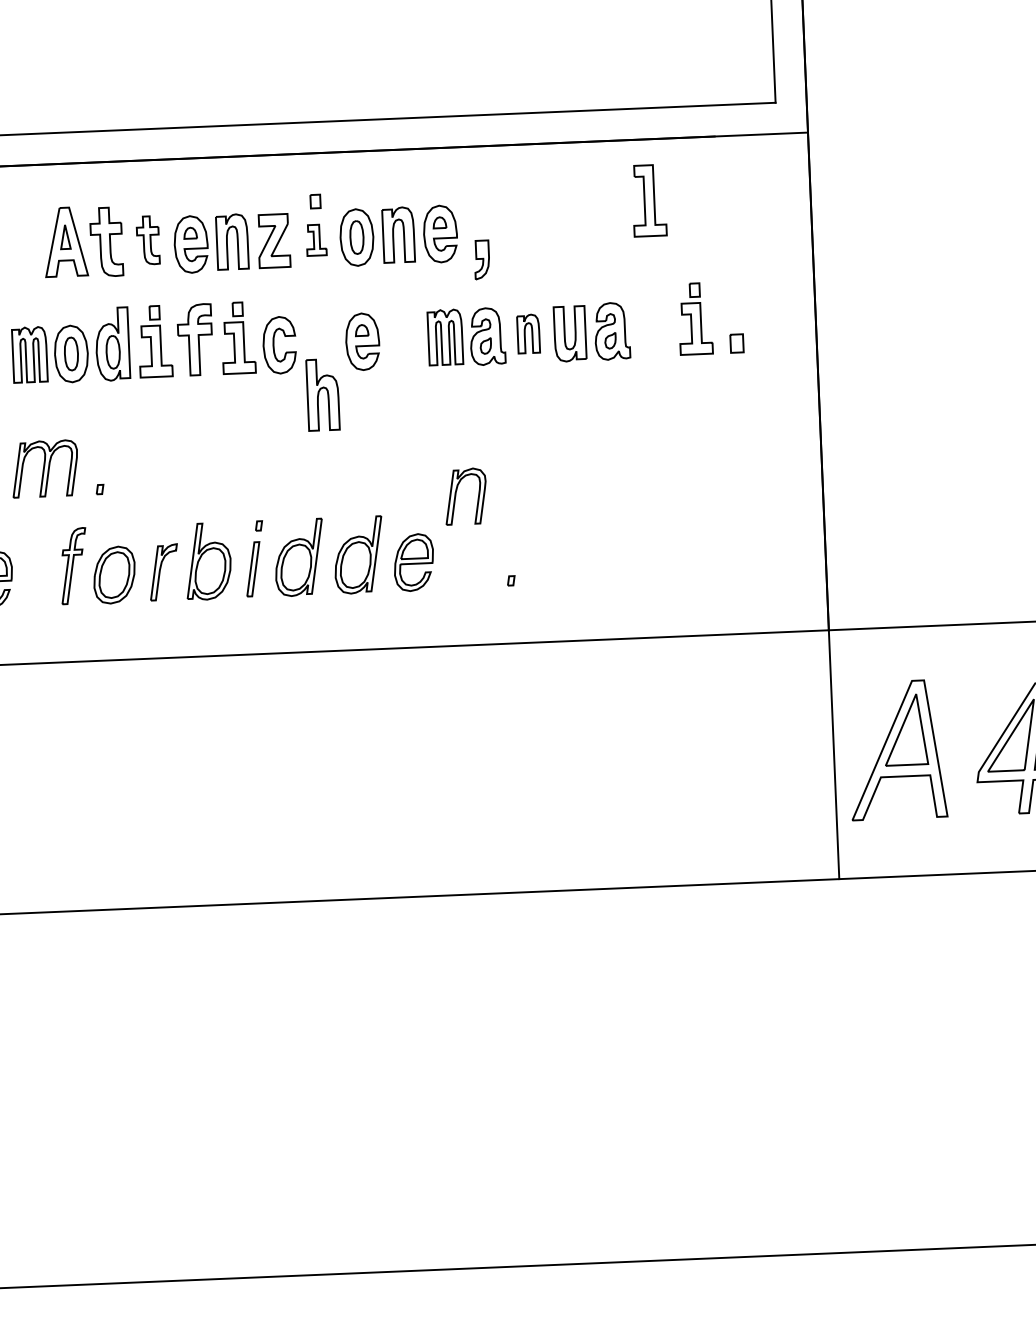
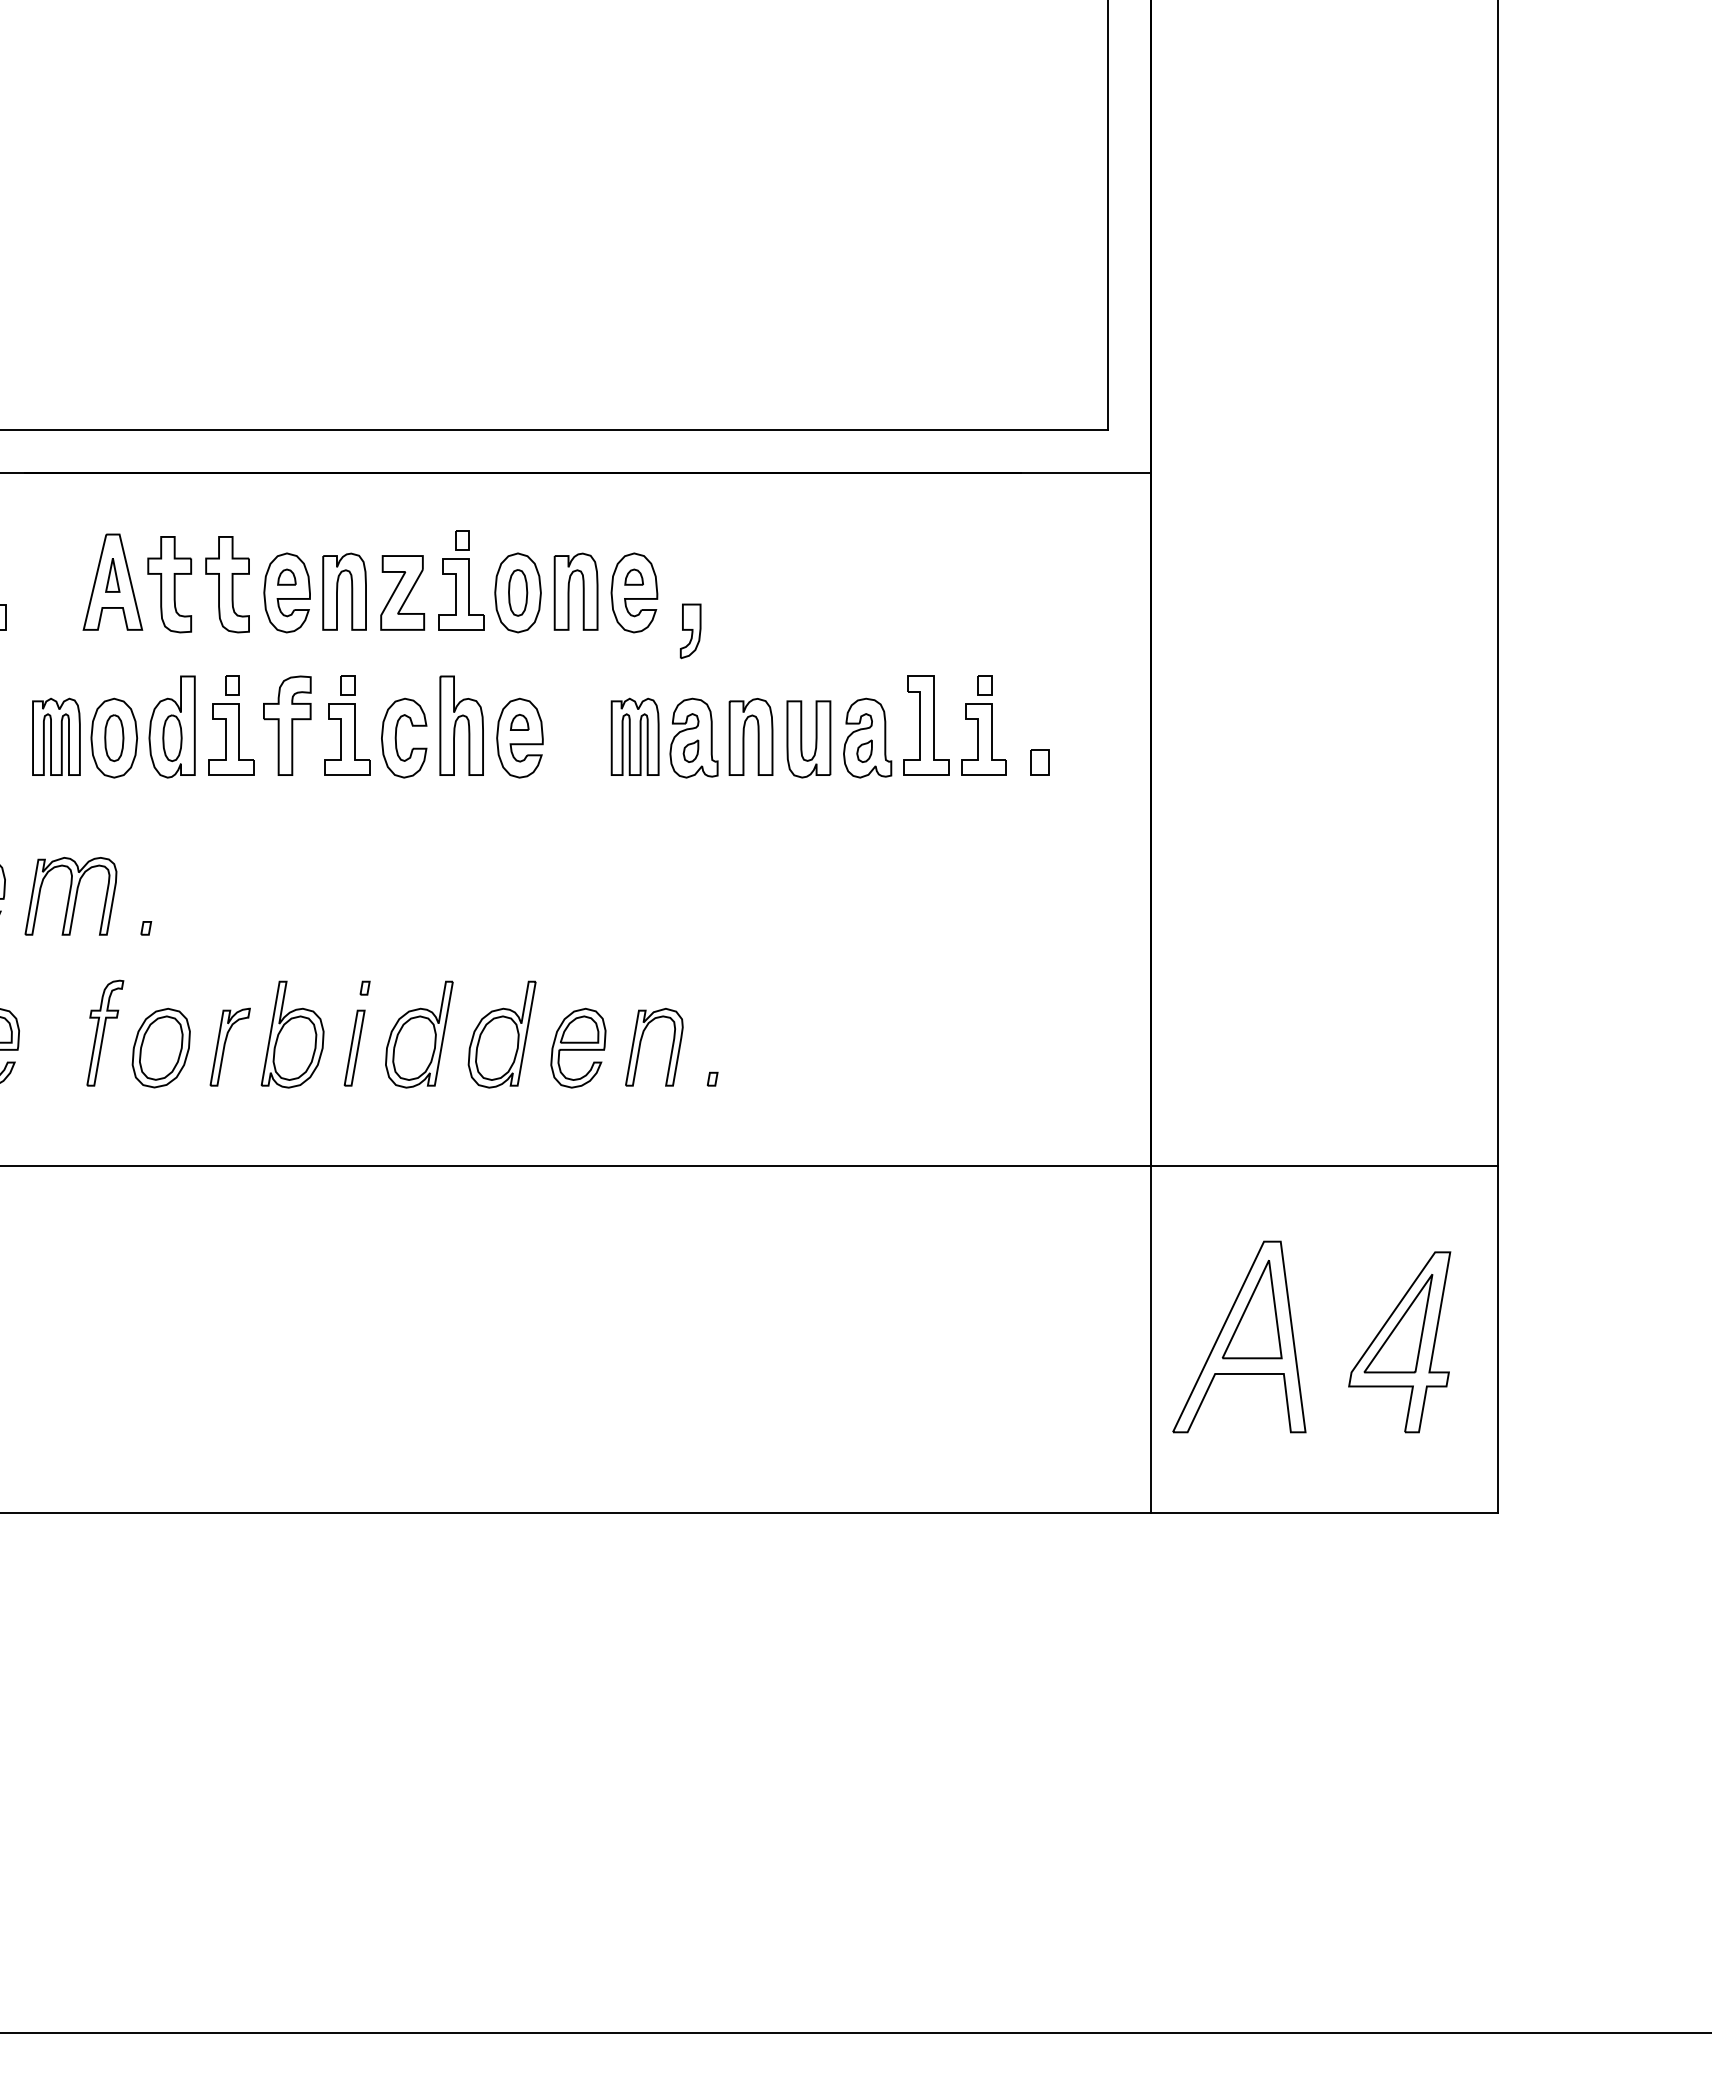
part: (649, 200) -> (926, 725), moved
part: (148, 240) -> (227, 584), size x1.43
part: (316, 240) -> (461, 594), size x1.67
part: (528, 333) -> (750, 736), size x1.43
part: (322, 394) -> (461, 725), moved
part: (456, 494) -> (641, 1043), moved

